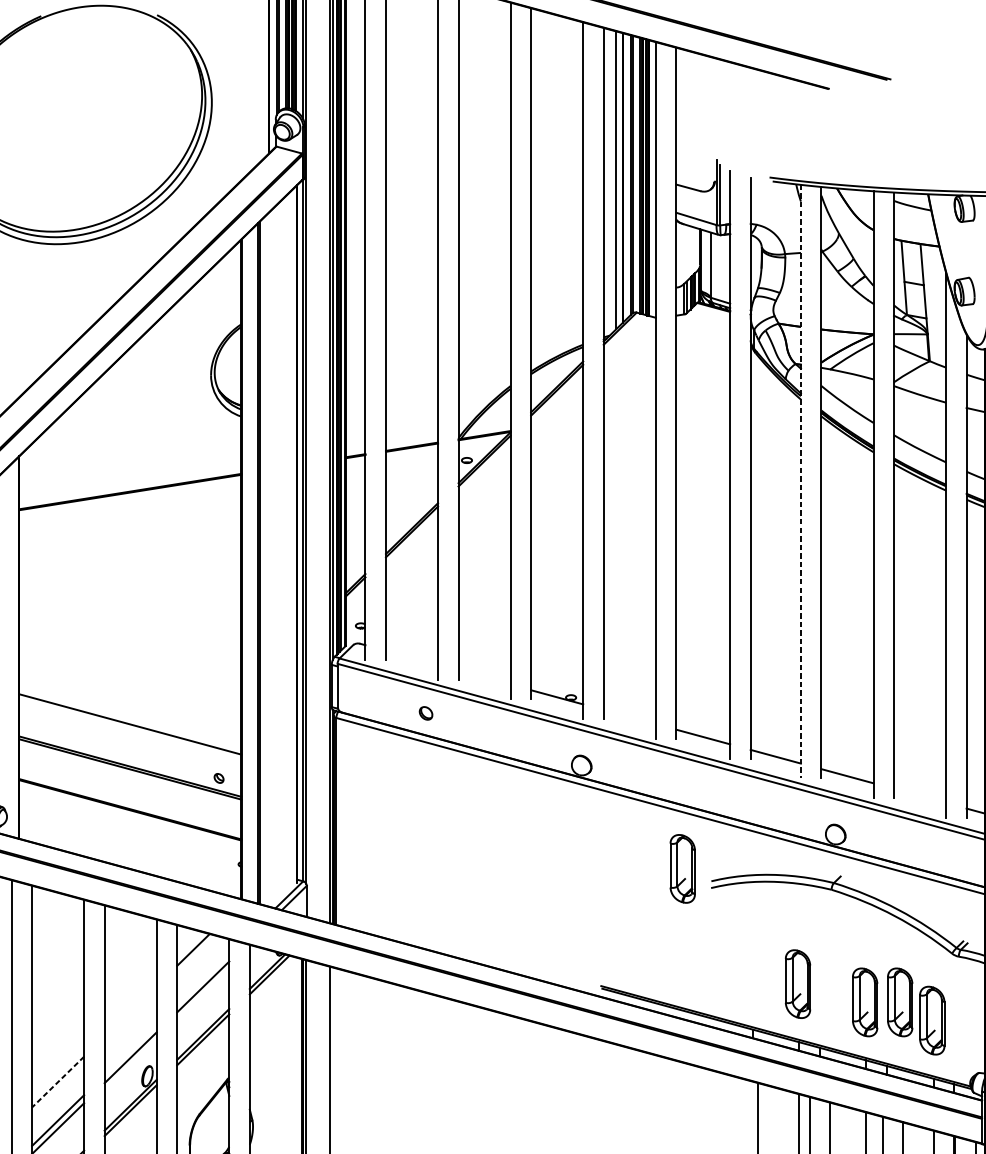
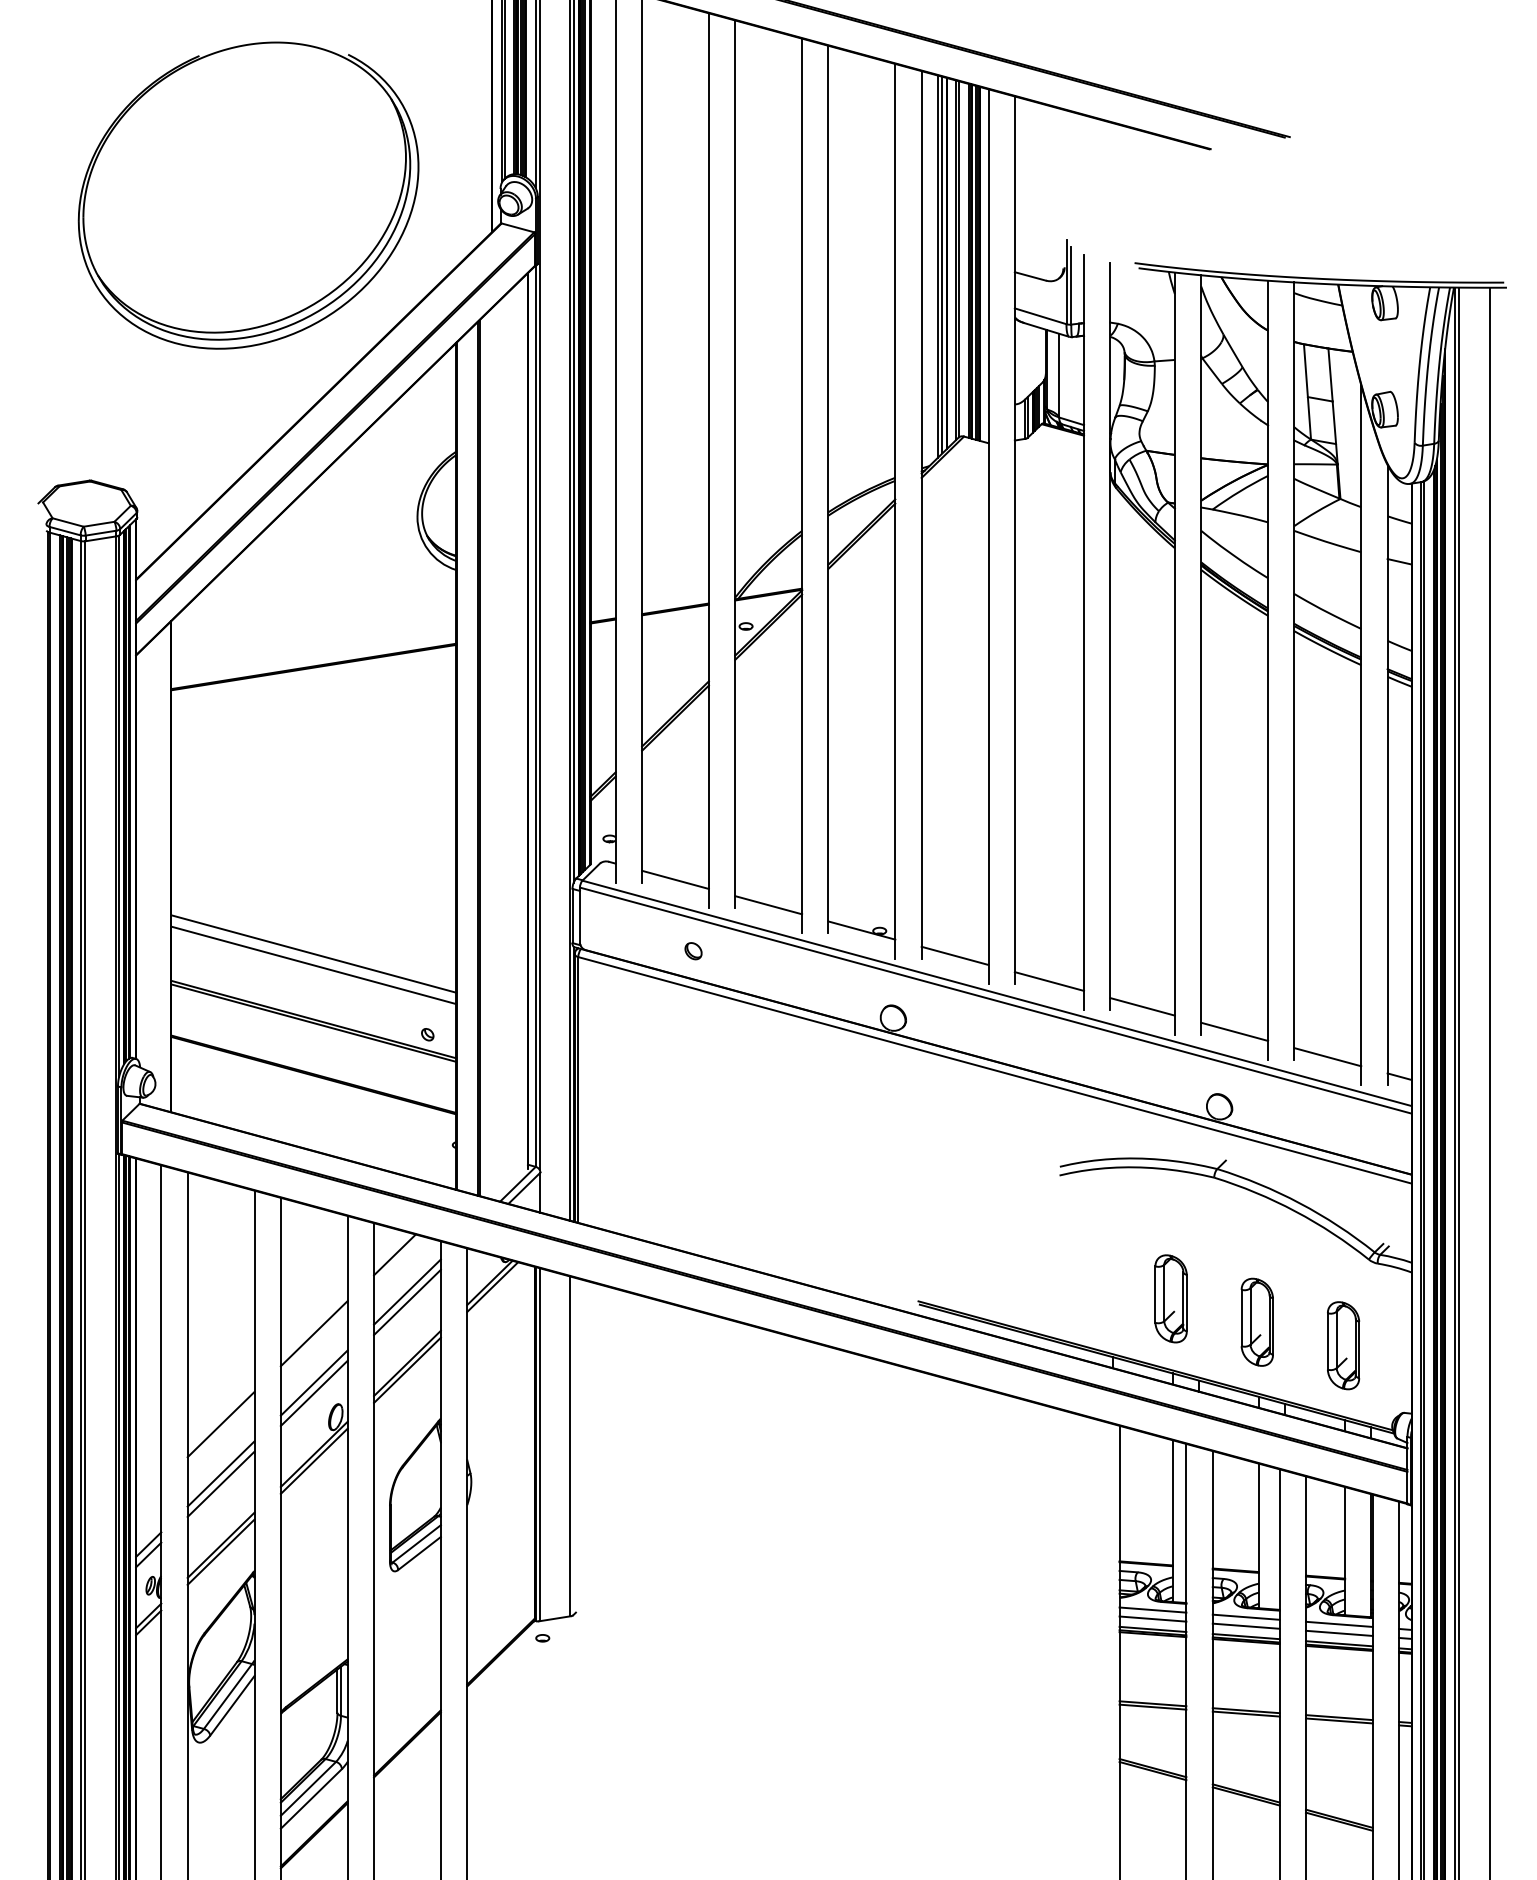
line: (619, 178) -> (942, 264), added
line: (800, 481) -> (1174, 653), dashed -> solid
line: (412, 657) -> (675, 879), added
line: (484, 677) -> (768, 905), added
line: (130, 715) -> (313, 953), added
line: (629, 716) -> (954, 955), added
line: (919, 796) -> (1327, 1057), added
part: (682, 868) -> (1022, 1150), removed
line: (203, 978) -> (407, 1291), added
part: (899, 1001) -> (1301, 1321), removed
line: (130, 1011) -> (313, 1333), added
line: (130, 1049) -> (313, 1382), added
line: (58, 1082) -> (221, 1424), dashed -> solid

